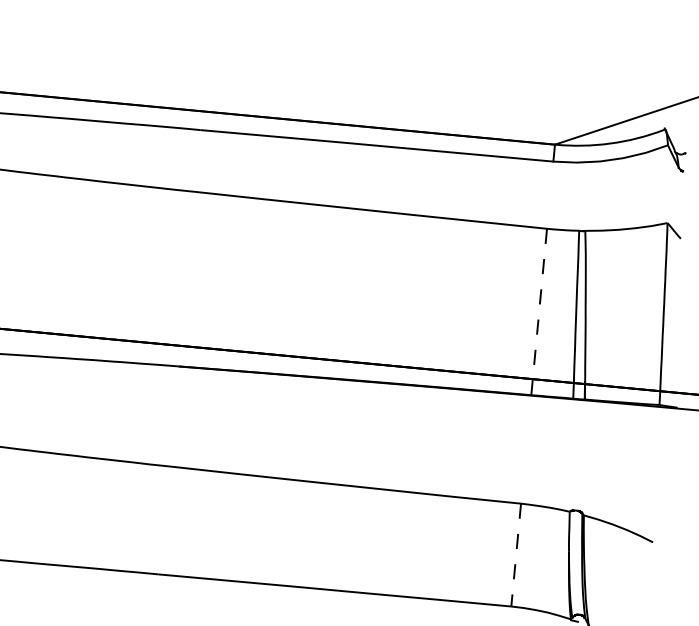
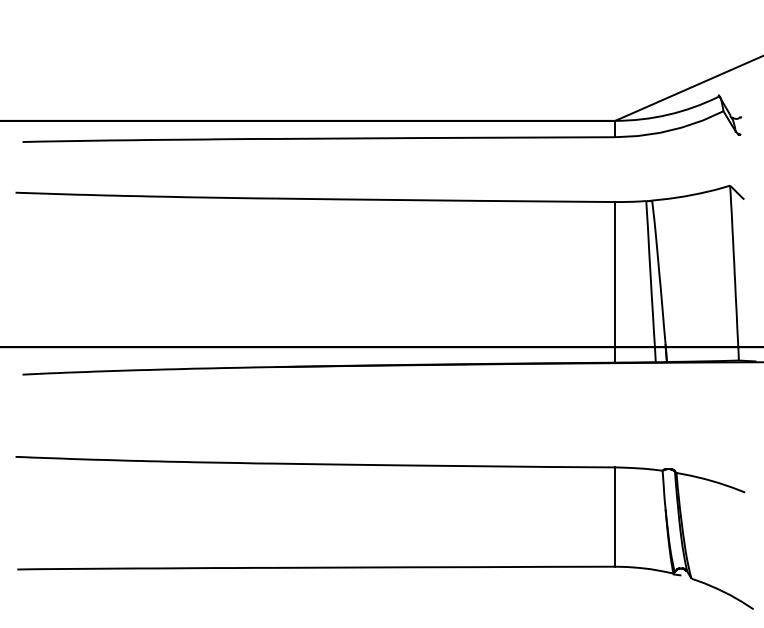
line: (539, 312) -> (615, 282), dashed -> solid
line: (516, 555) -> (615, 517), dashed -> solid

